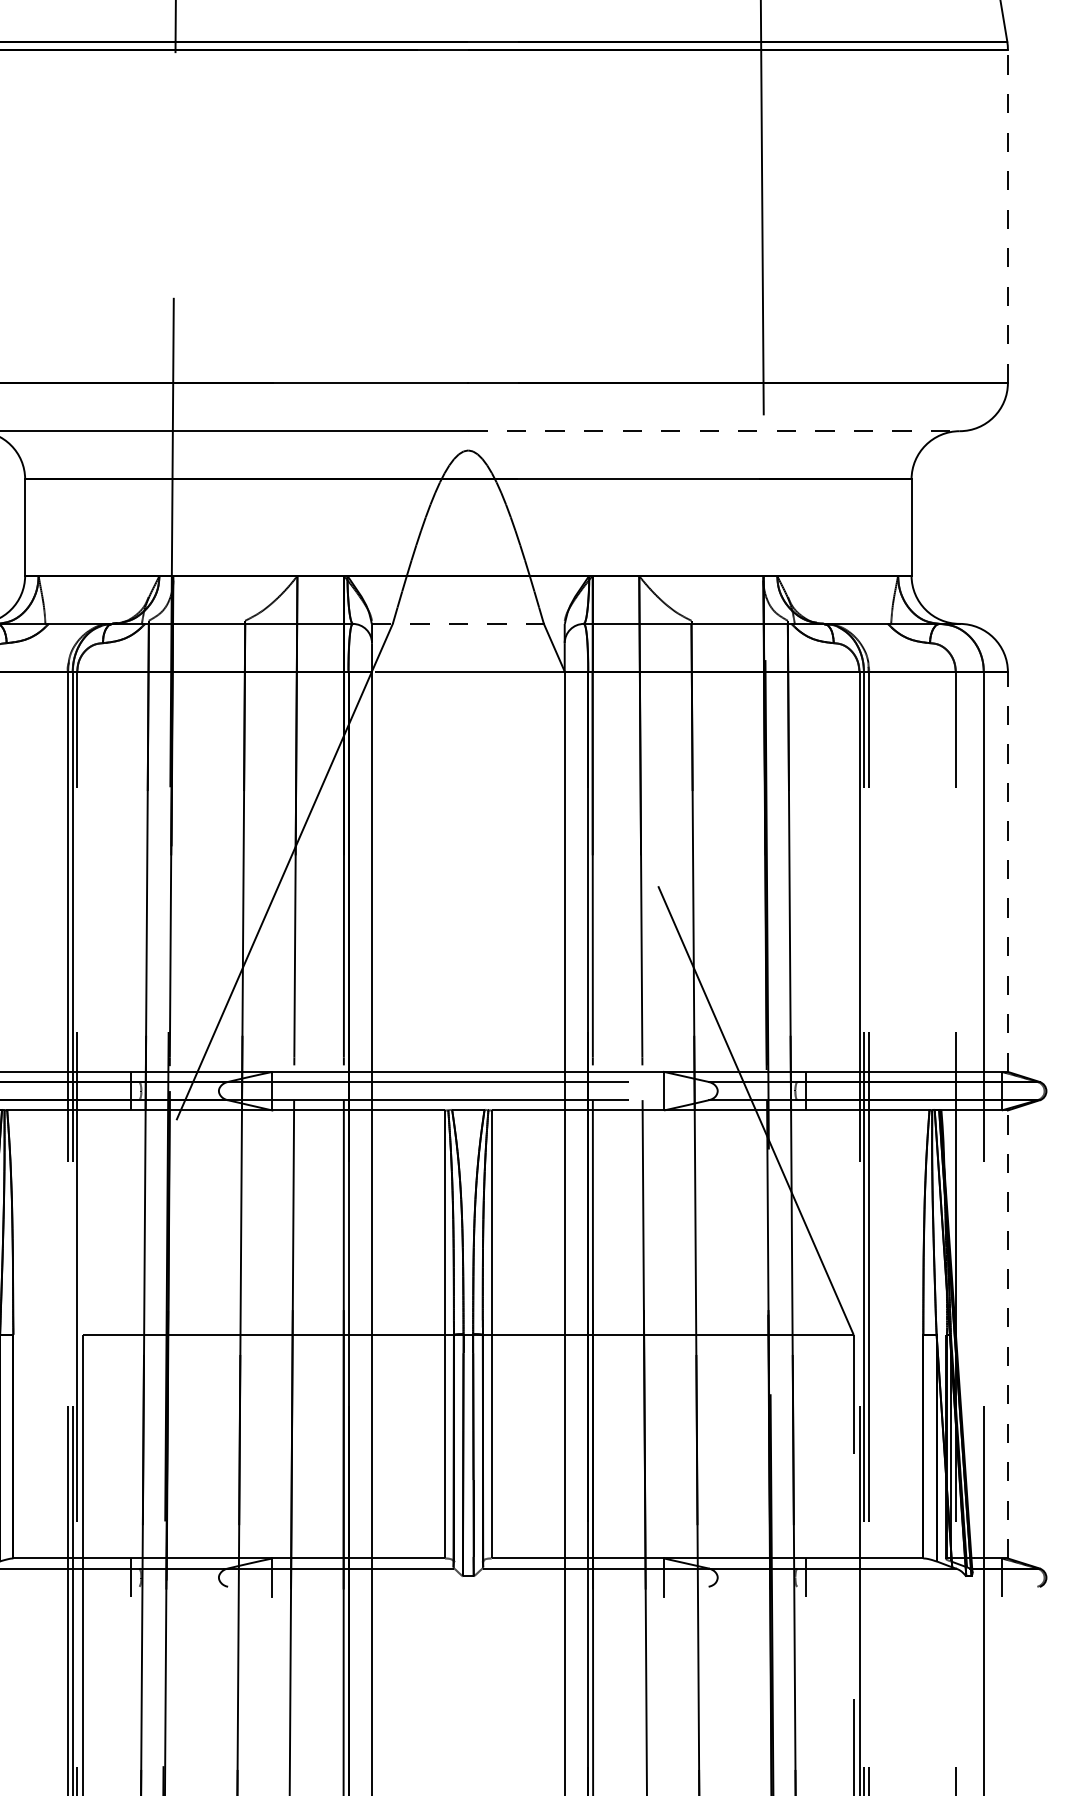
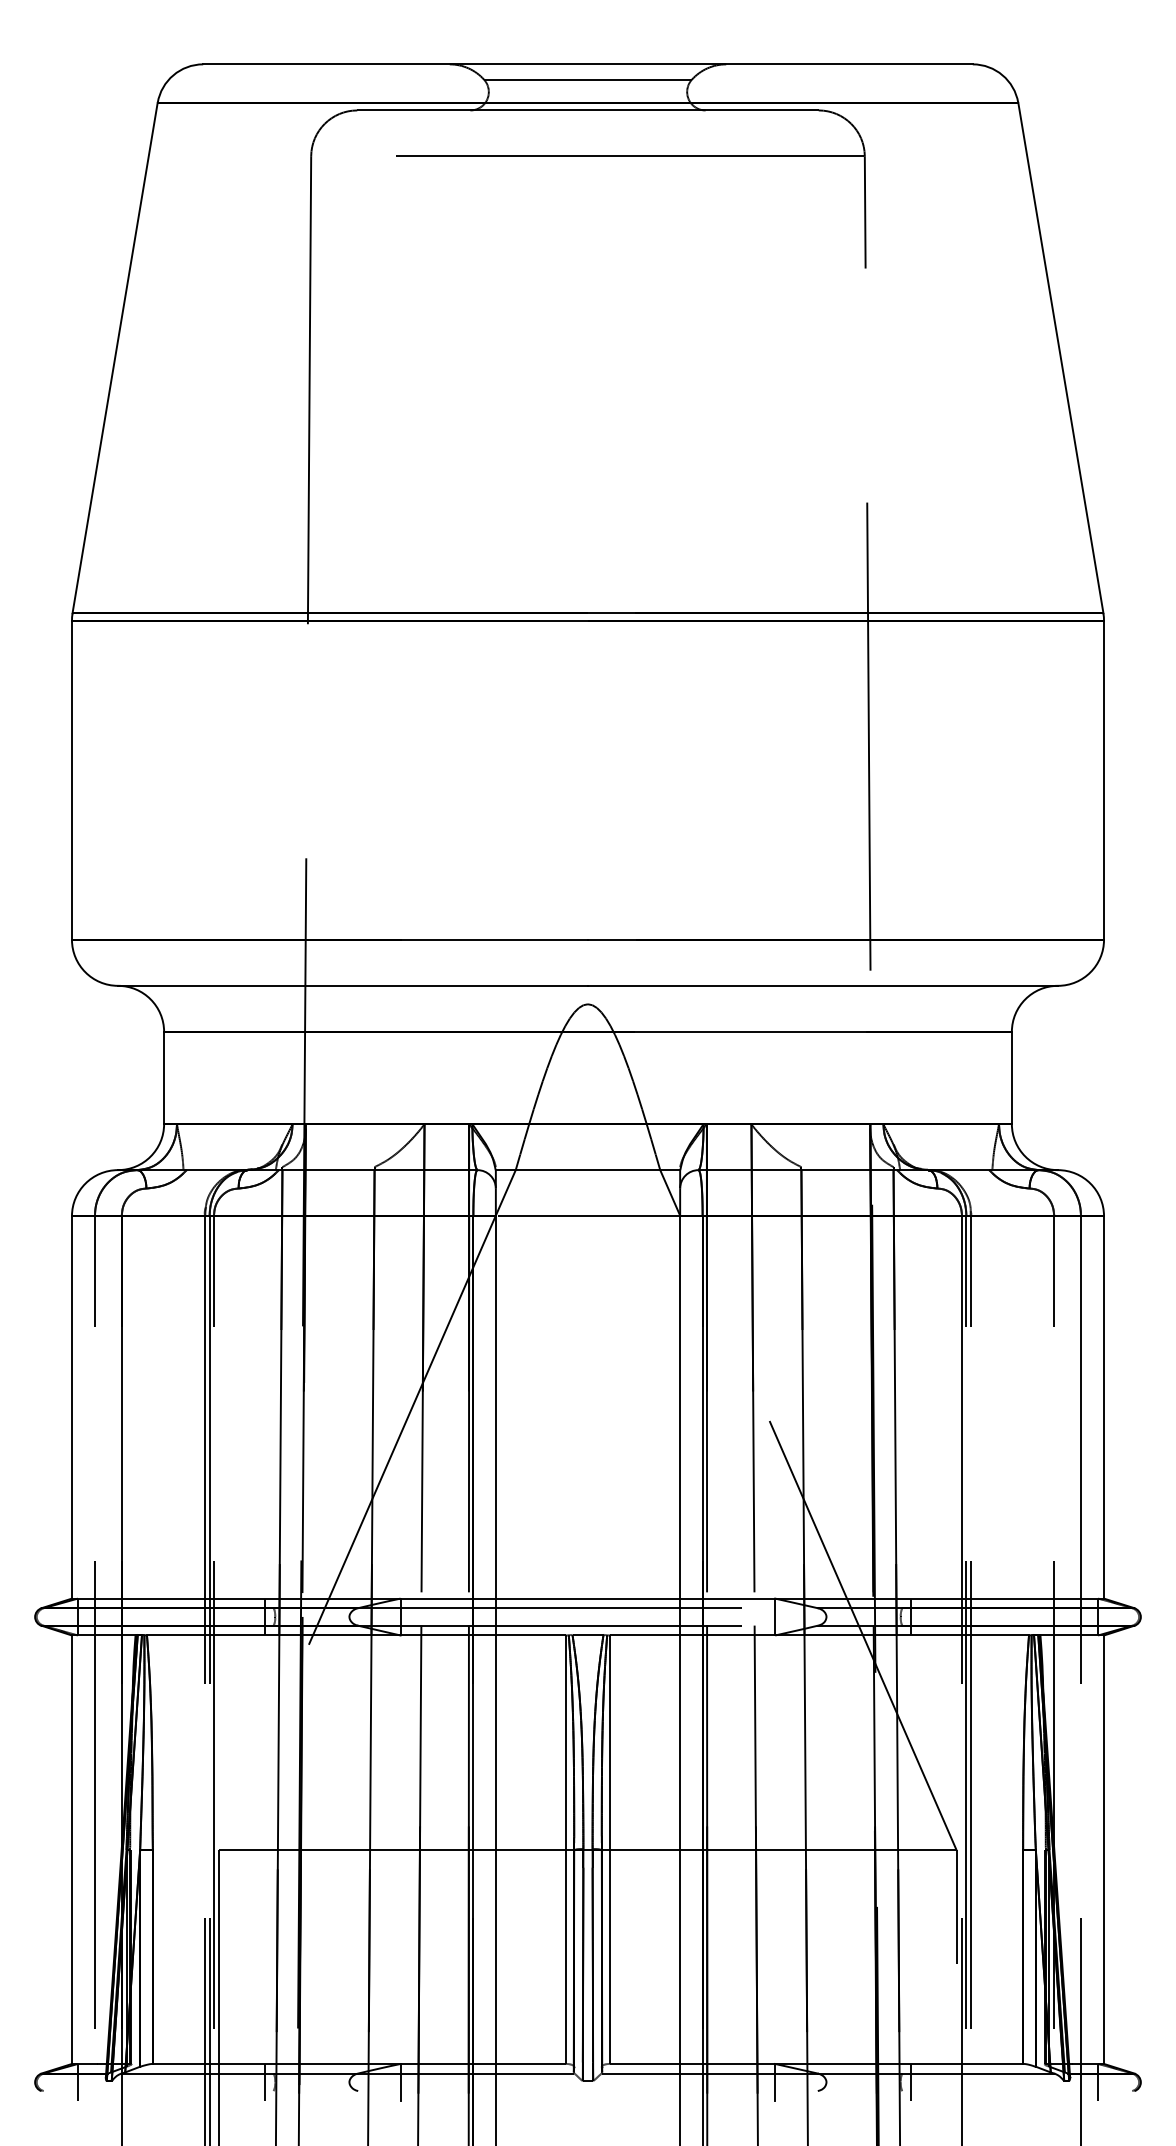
line: (1008, 215) -> (1104, 779), dashed -> solid
line: (713, 430) -> (822, 985), dashed -> solid
line: (468, 624) -> (588, 1170), dashed -> solid
line: (1008, 871) -> (1104, 1406), dashed -> solid
line: (1008, 1334) -> (1104, 1849), dashed -> solid

